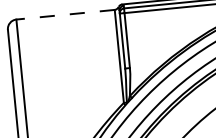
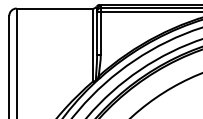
line: (64, 14) -> (54, 8), dashed -> solid

